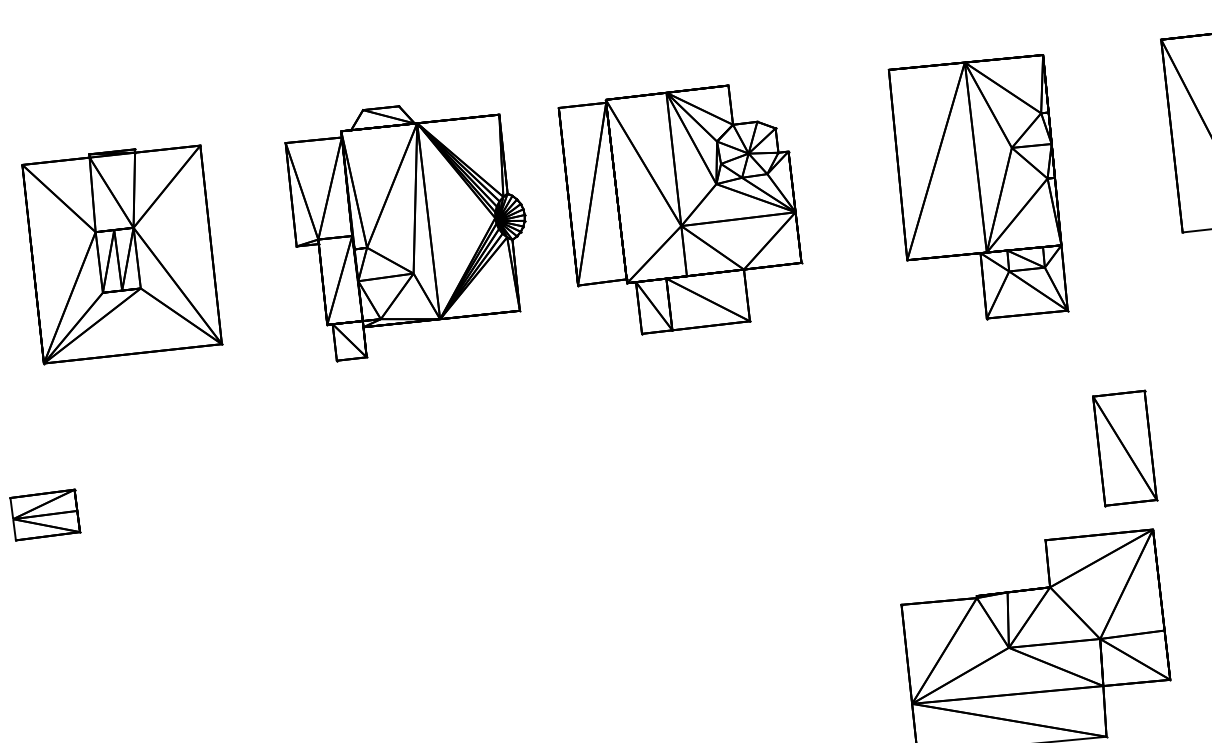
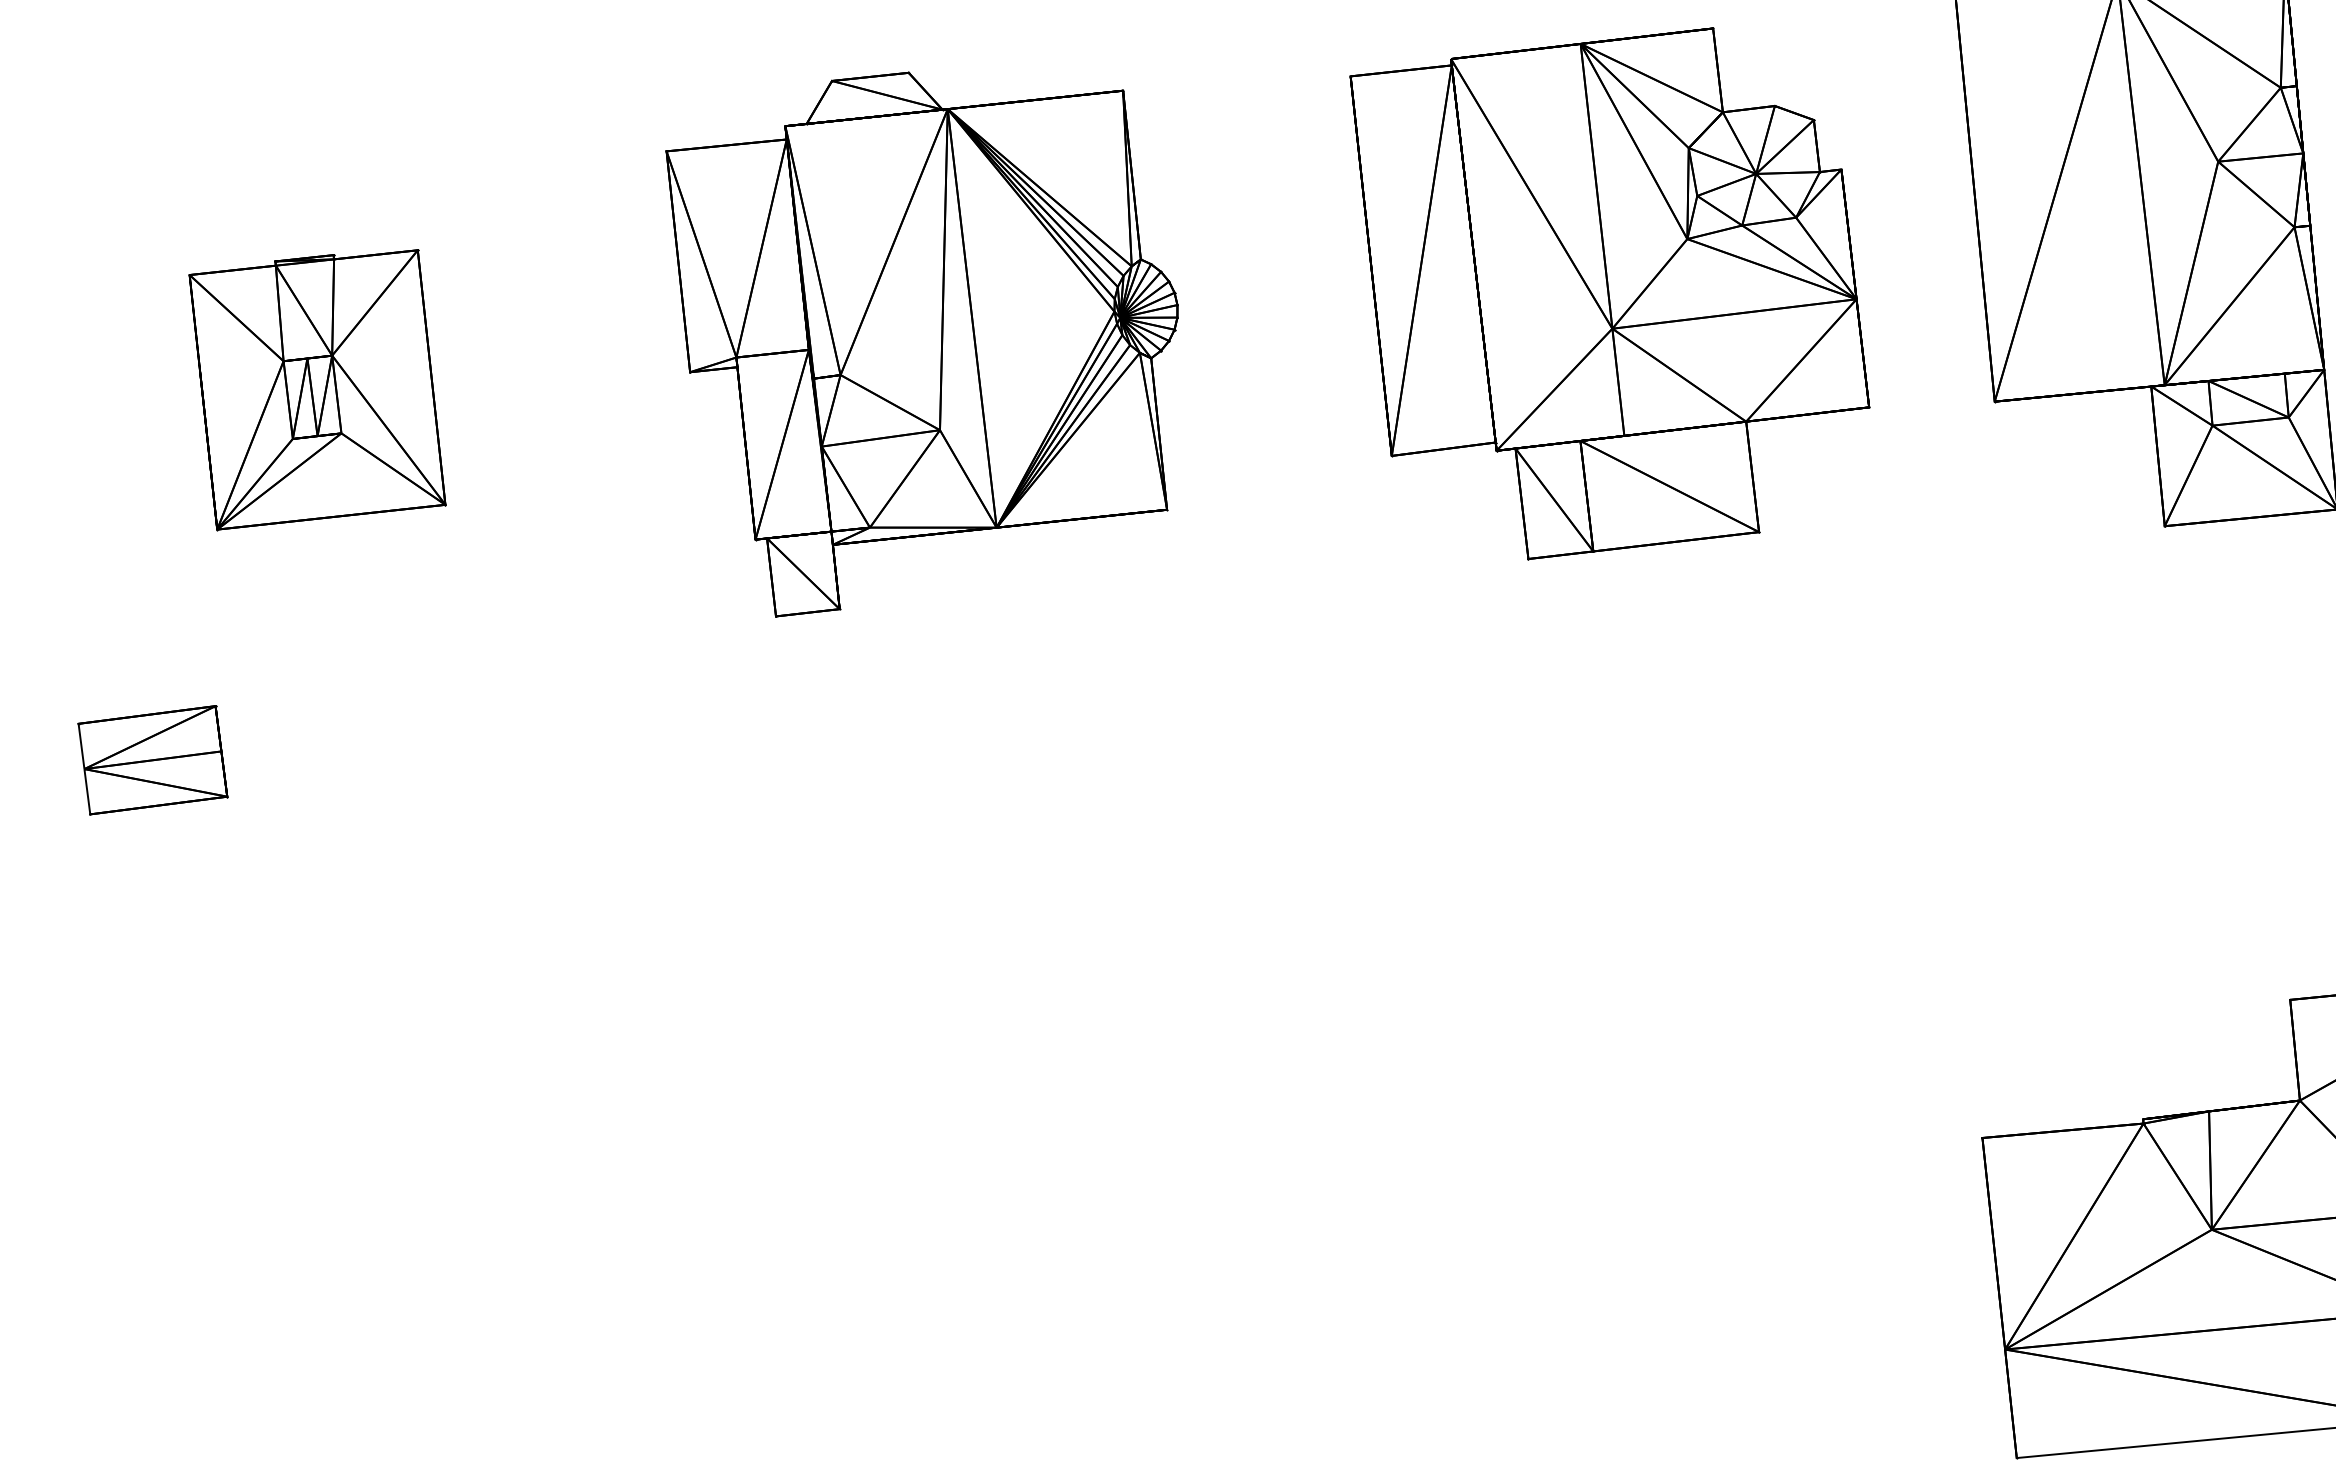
part: (680, 209) -> (1610, 293), moved
part: (122, 254) -> (317, 389), size x0.6
part: (45, 514) -> (153, 759), moved

